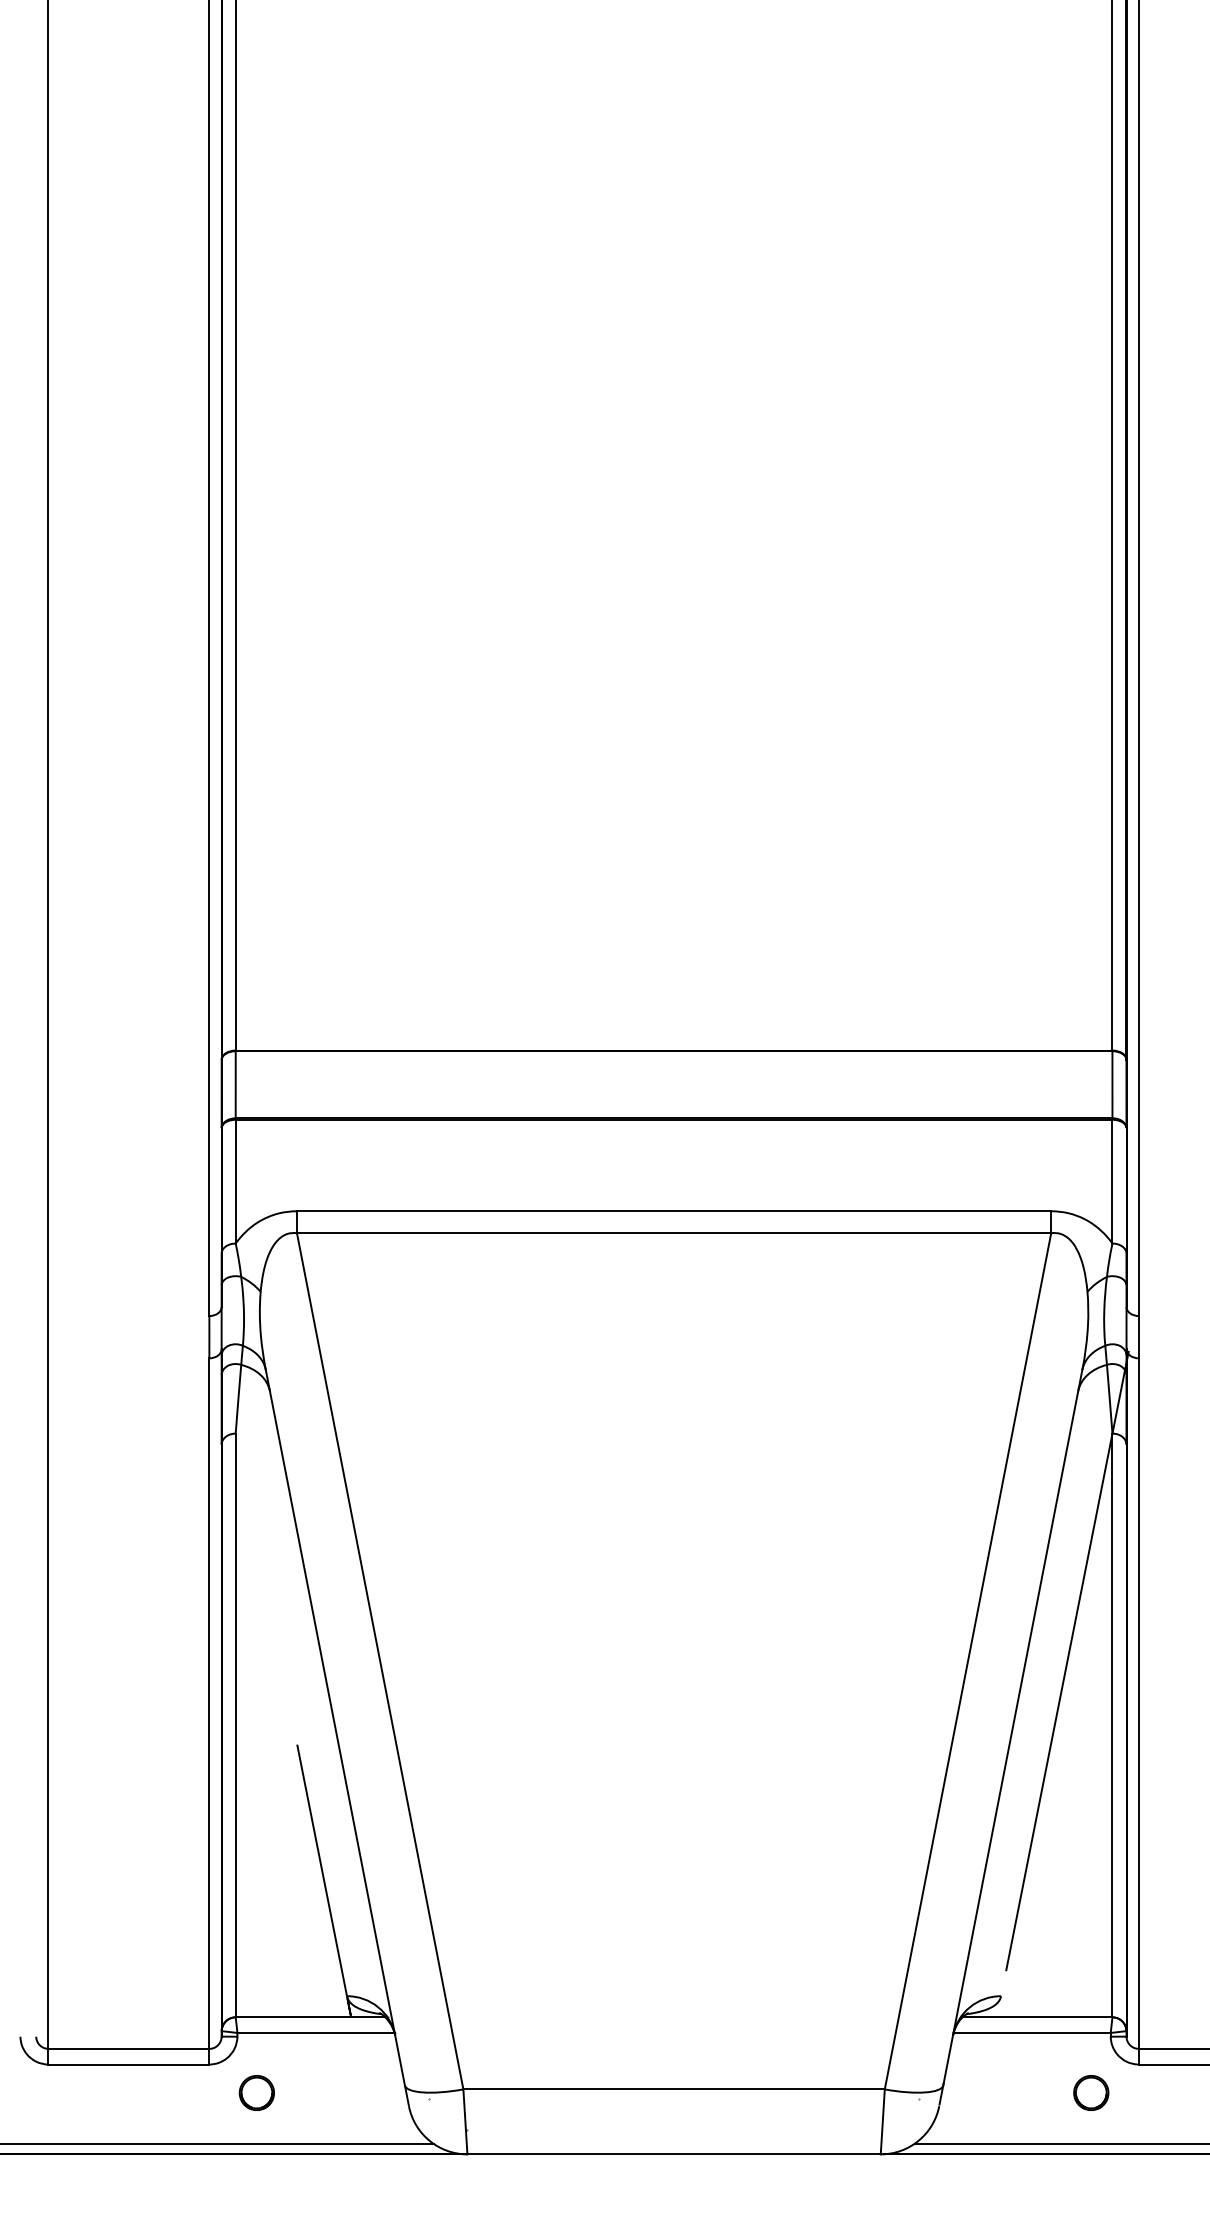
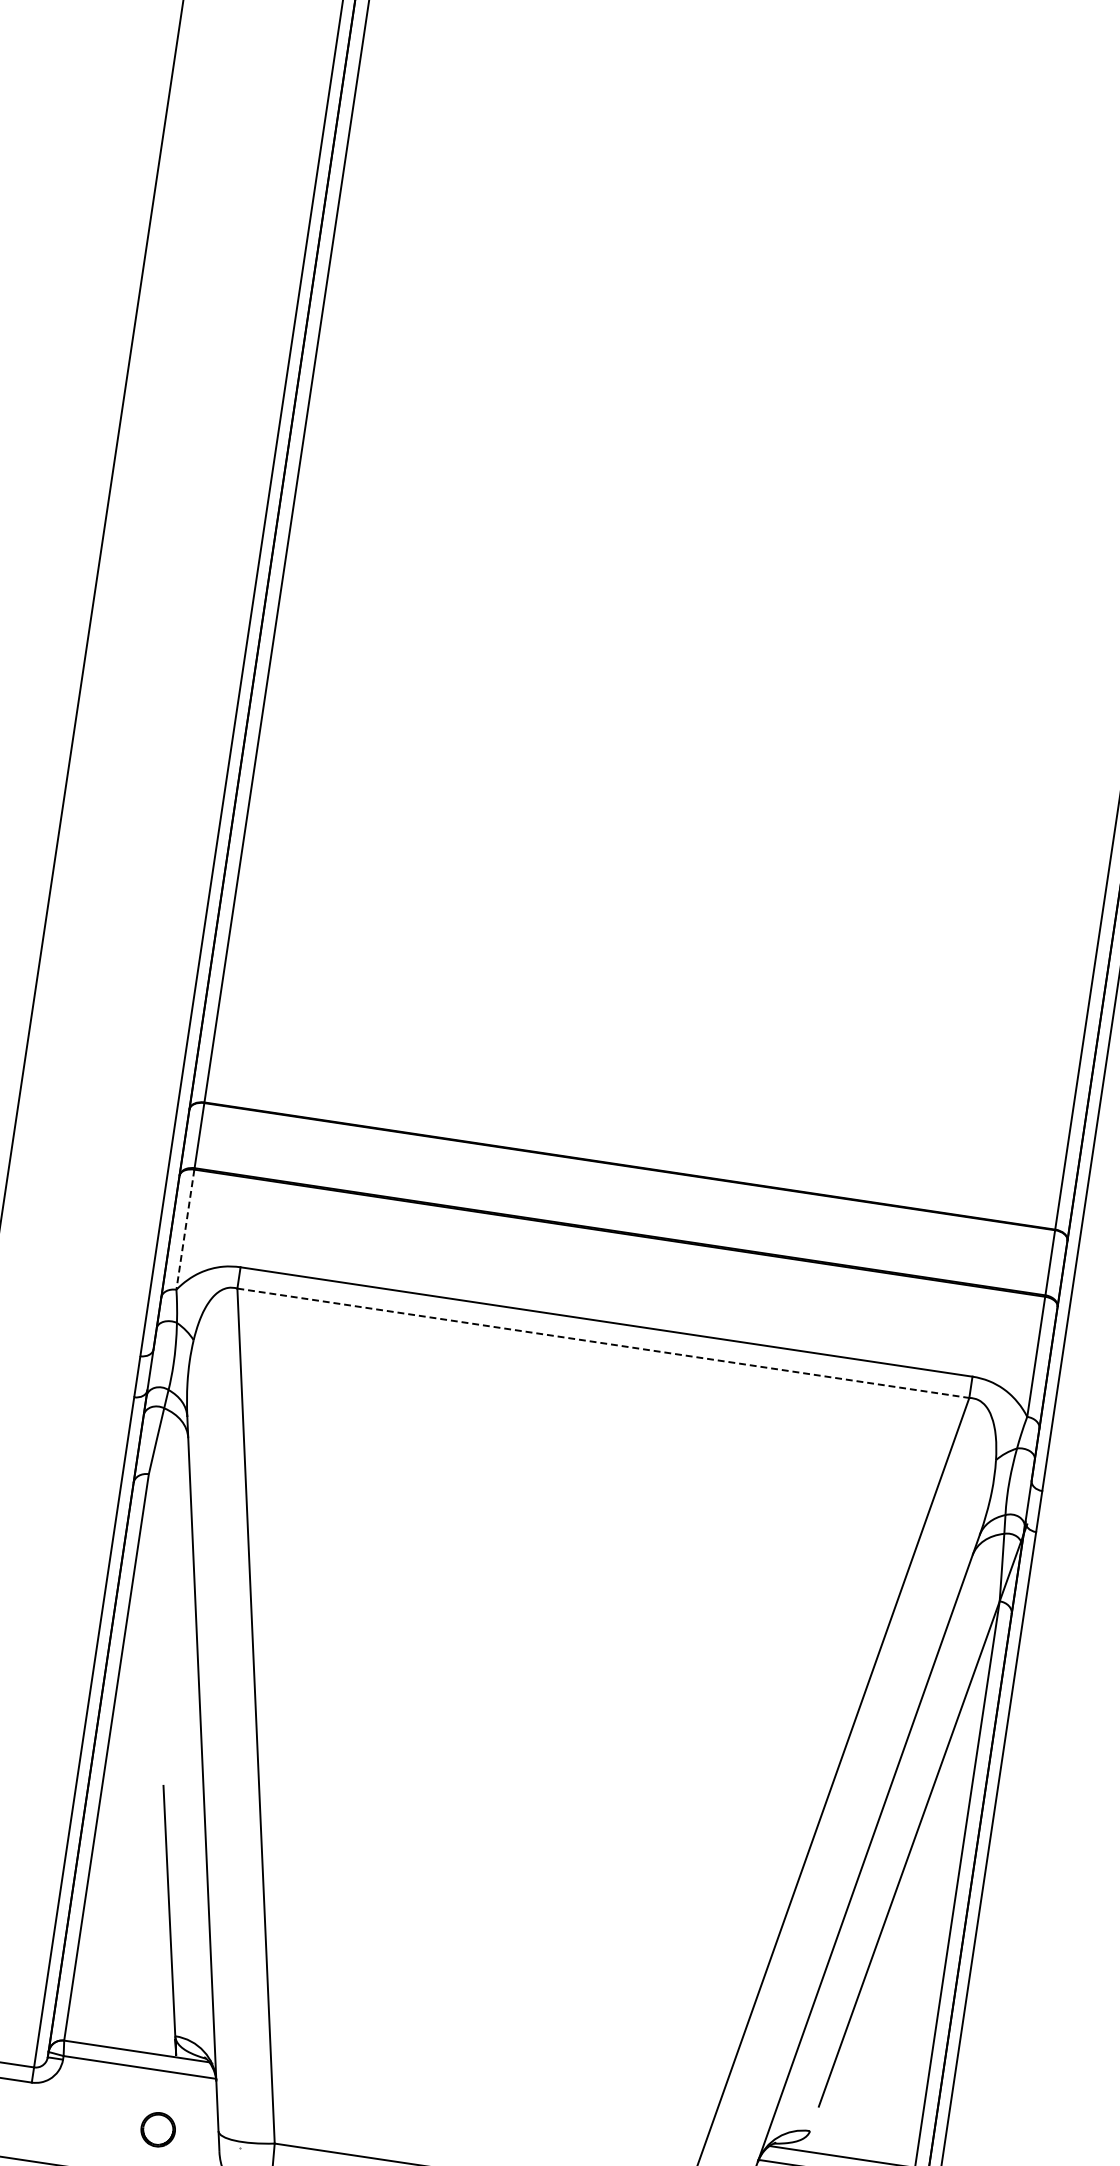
line: (235, 1181) -> (185, 1229), solid -> dashed
line: (674, 1233) -> (603, 1343), solid -> dashed
part: (256, 2092) -> (157, 2129), moved

